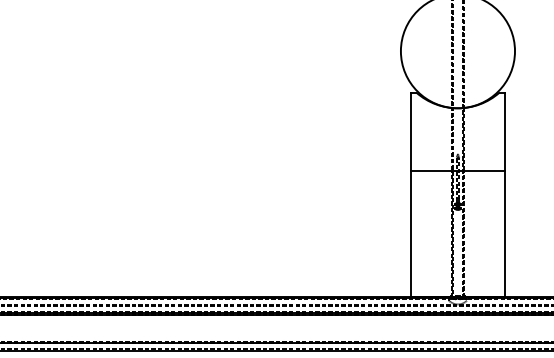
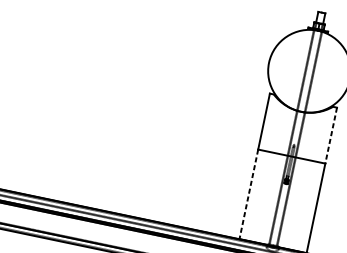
line: (505, 132) -> (331, 136), solid -> dashed
line: (410, 234) -> (248, 194), solid -> dashed

